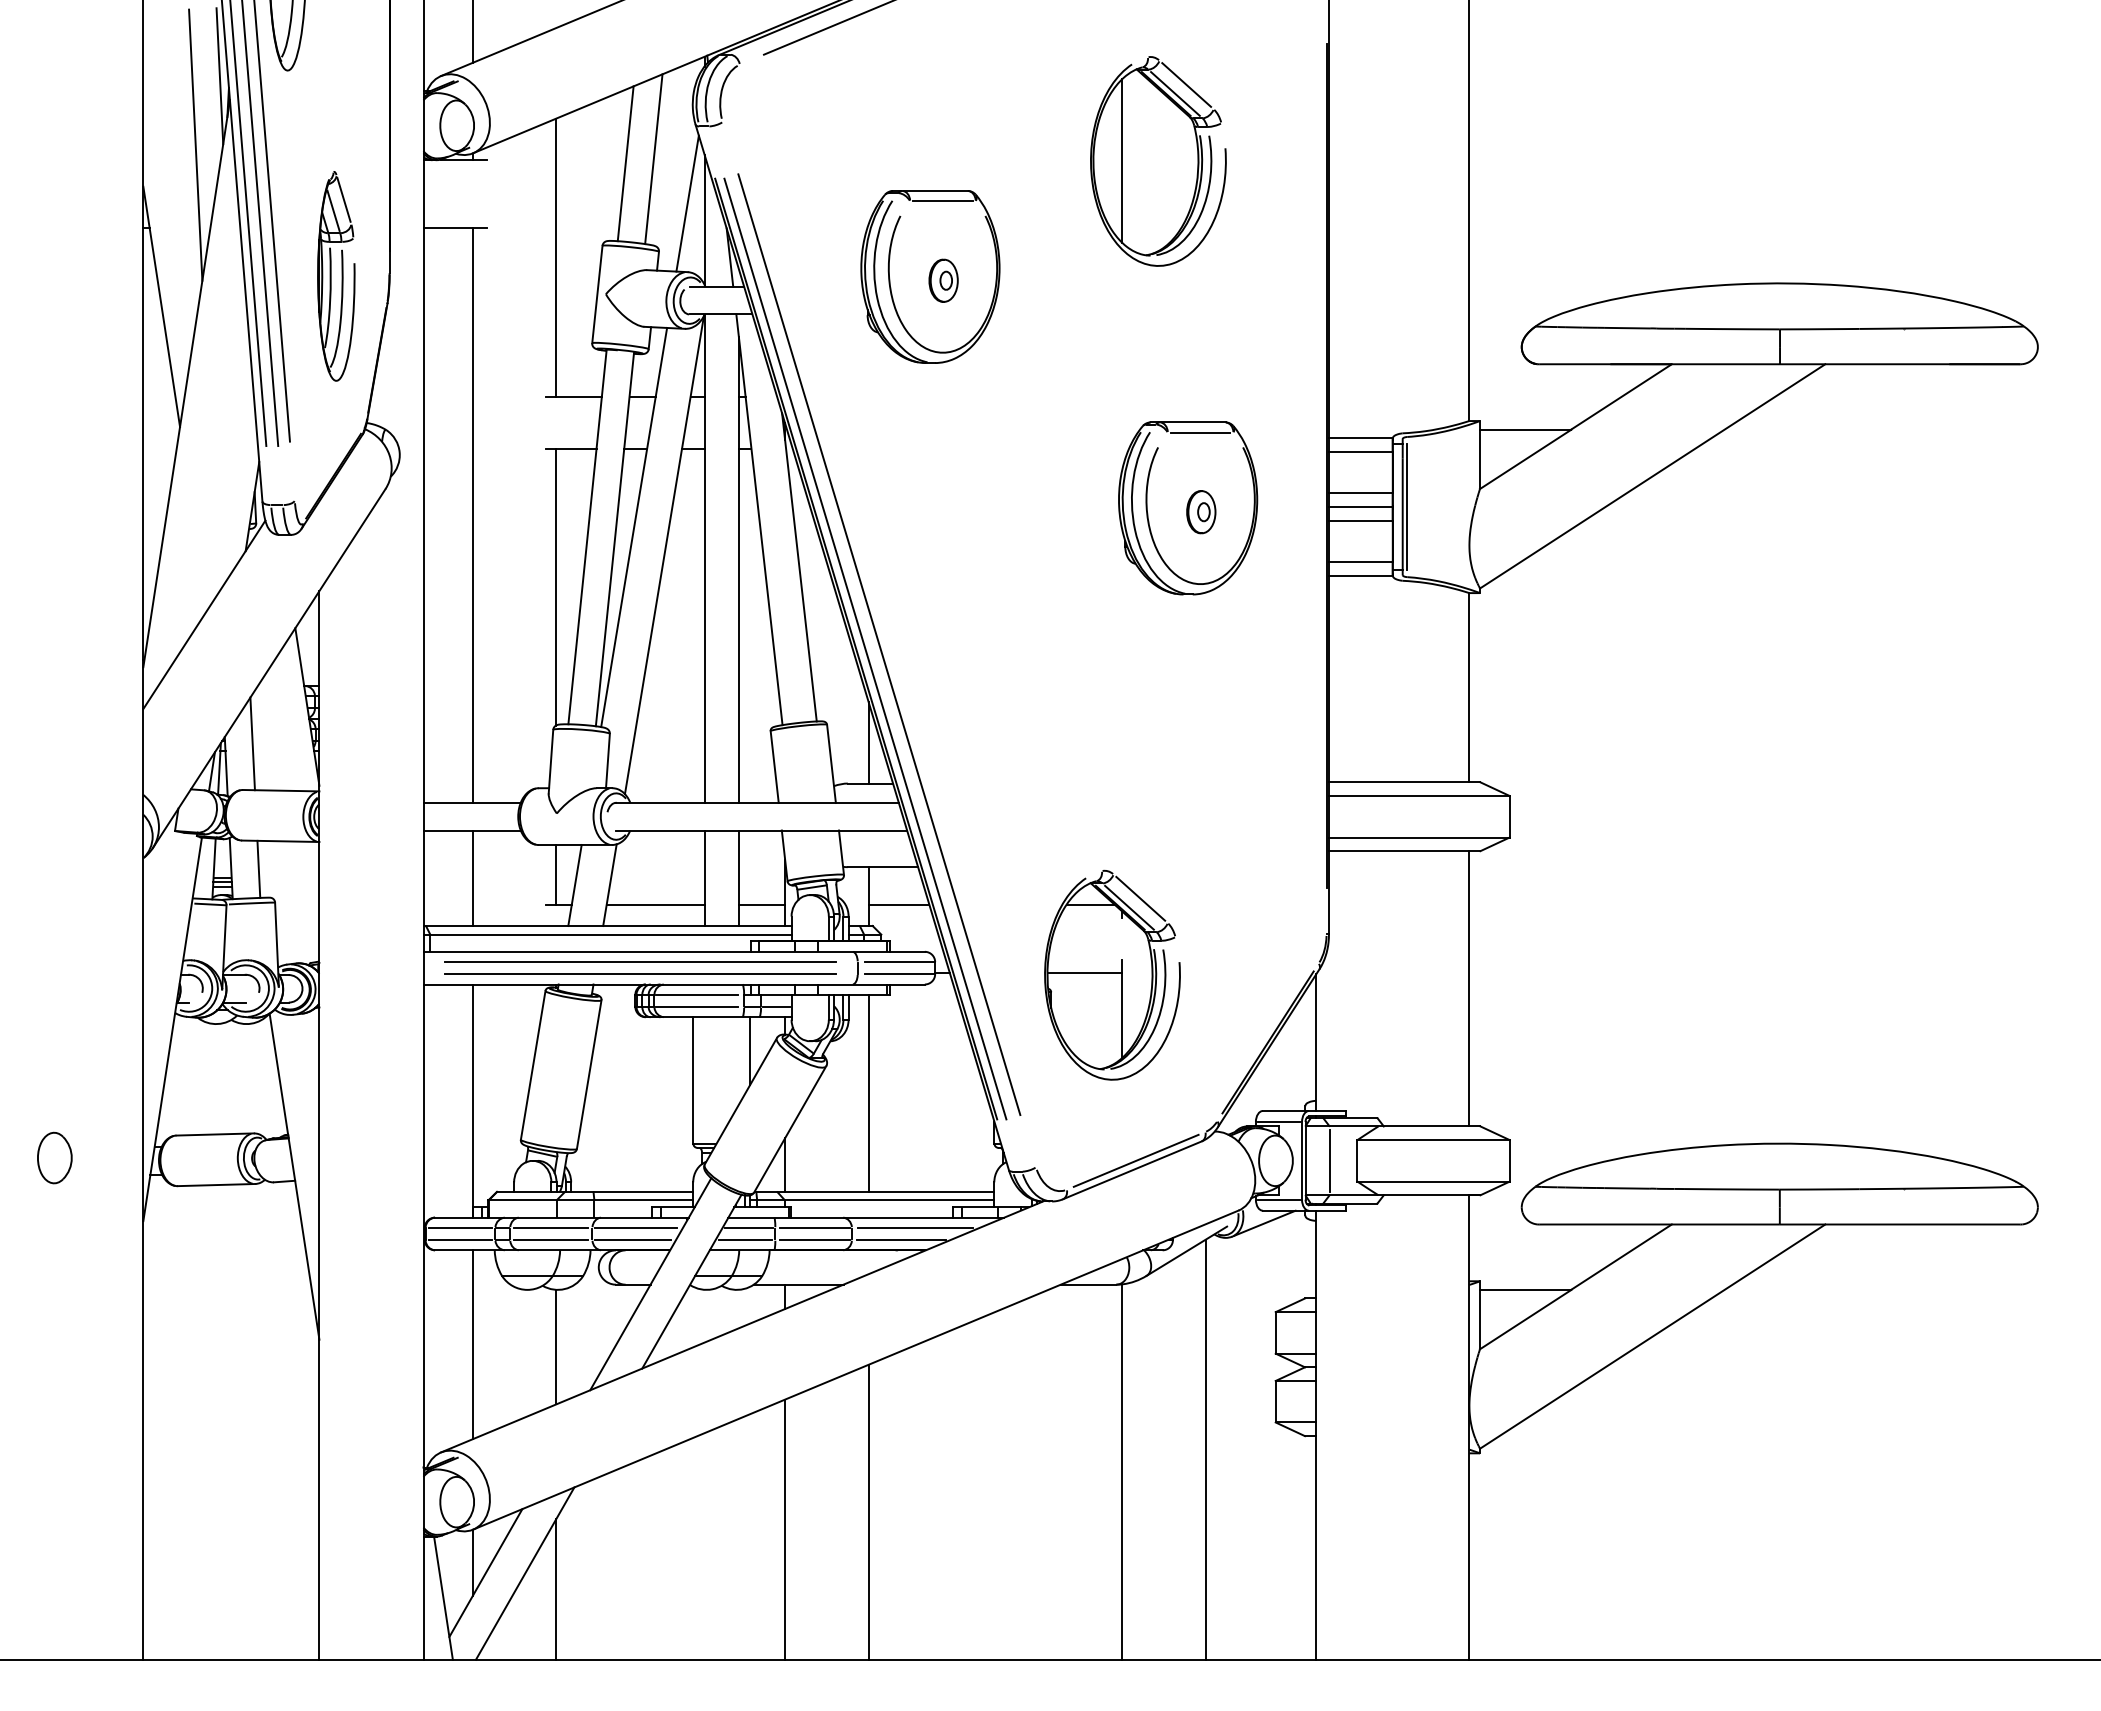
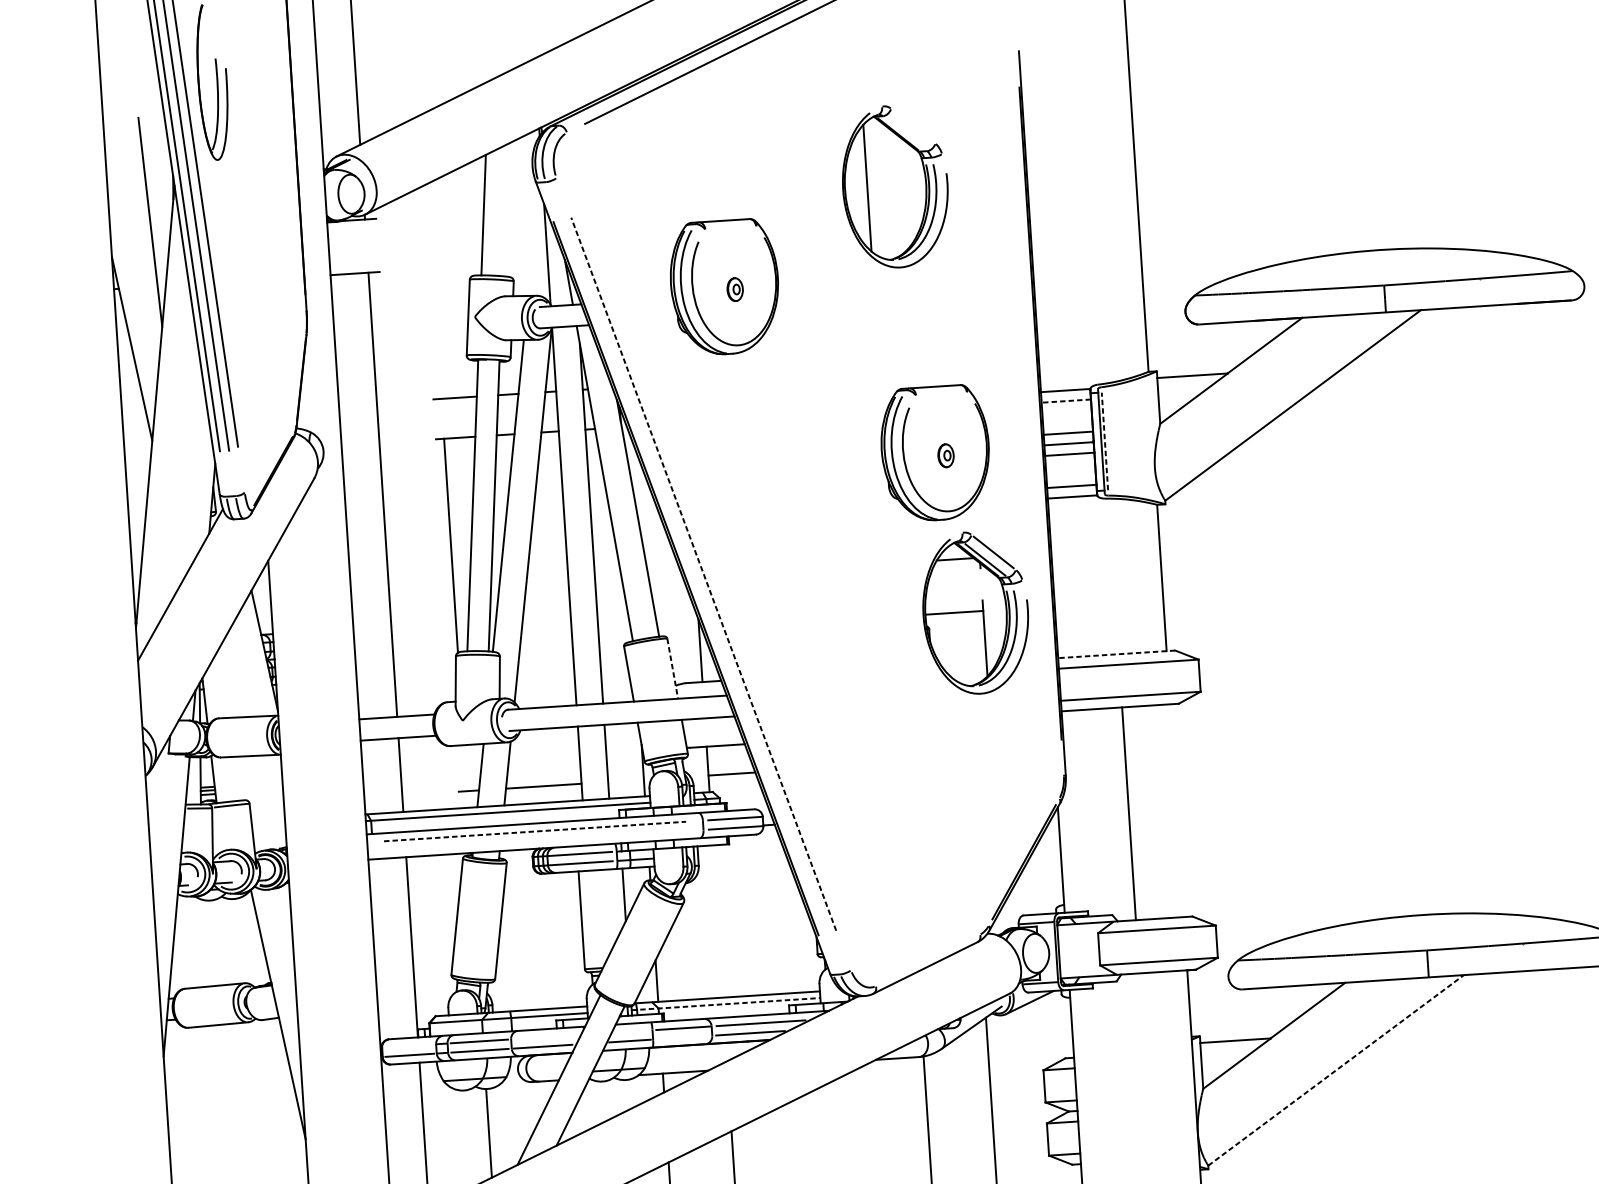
line: (219, 76) -> (165, 167), removed
line: (1186, 84) -> (913, 125), removed
line: (1175, 93) -> (905, 133), removed
line: (653, 159) -> (504, 210), removed
line: (942, 201) -> (730, 228), removed
line: (687, 203) -> (533, 242), removed
line: (556, 257) -> (434, 291), removed
part: (336, 276) -> (265, 316), removed
part: (943, 280) -> (735, 289), size x0.7
line: (1200, 432) -> (941, 394), removed
line: (1360, 451) -> (1066, 400), solid -> dashed
line: (1407, 506) -> (1105, 440), solid -> dashed
part: (1201, 512) -> (946, 455), size x0.7
line: (879, 644) -> (703, 574), solid -> dashed
line: (865, 648) -> (693, 577), removed
line: (252, 743) -> (224, 681), removed
line: (831, 764) -> (672, 669), solid -> dashed
line: (1404, 782) -> (1116, 654), solid -> dashed
line: (258, 868) -> (235, 778), removed
line: (556, 874) -> (465, 767), removed
line: (761, 904) -> (625, 780), removed
line: (641, 962) -> (535, 831), solid -> dashed
line: (640, 974) -> (535, 841), removed
part: (1112, 974) -> (975, 612), moved
line: (1469, 988) -> (1129, 813), moved
line: (868, 1092) -> (717, 920), removed
part: (54, 1157) -> (91, 1011), removed
line: (1135, 1160) -> (927, 960), removed
line: (1329, 1160) -> (1077, 950), removed
line: (872, 1200) -> (726, 1004), solid -> dashed
line: (460, 1227) -> (409, 1045), removed
line: (636, 1227) -> (545, 1036), removed
line: (748, 1227) -> (631, 1031), removed
line: (814, 1239) -> (683, 1037), removed
line: (1652, 1336) -> (1335, 1070), solid -> dashed

